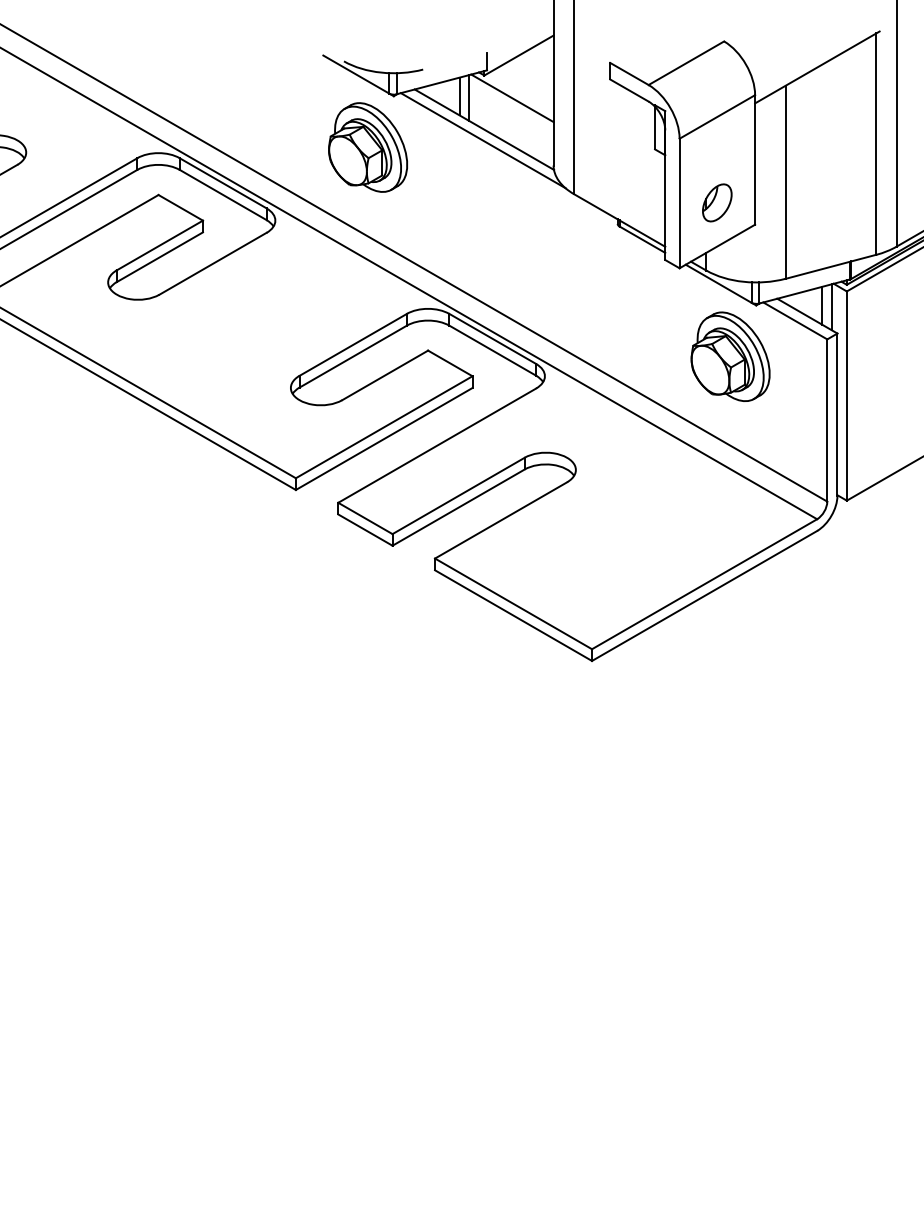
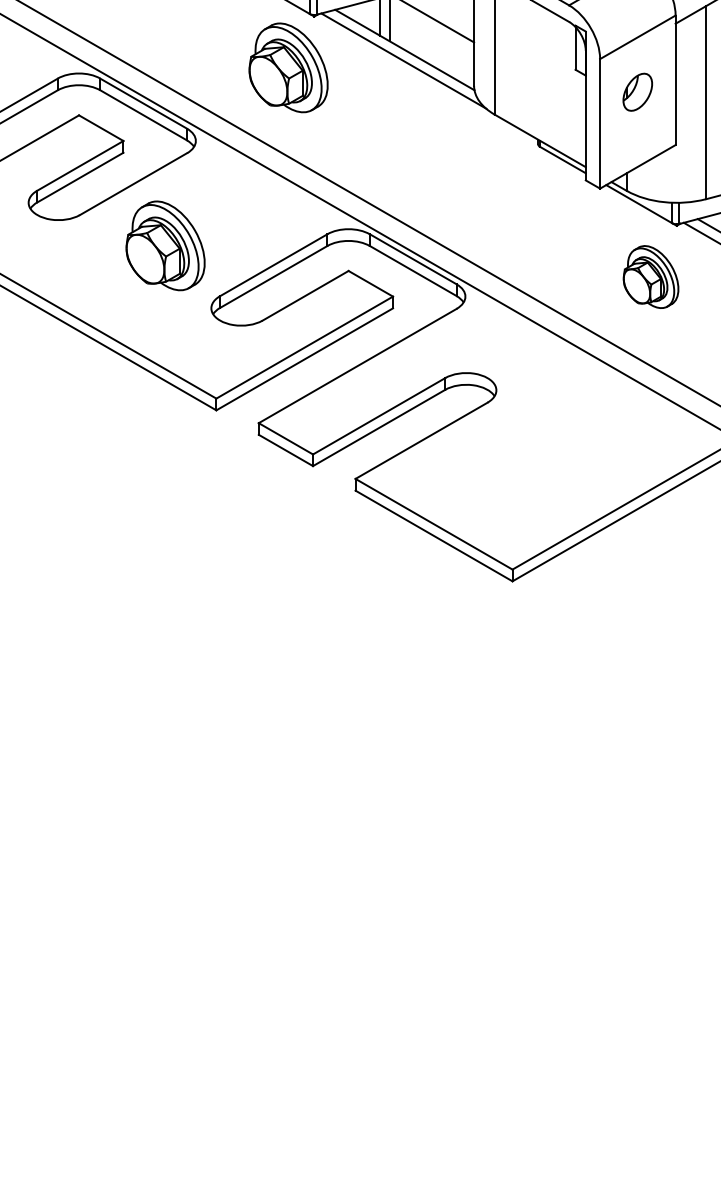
part: (717, 202) -> (638, 91), moved
part: (244, 325) -> (165, 245), added
part: (730, 356) -> (651, 276), size x0.7

